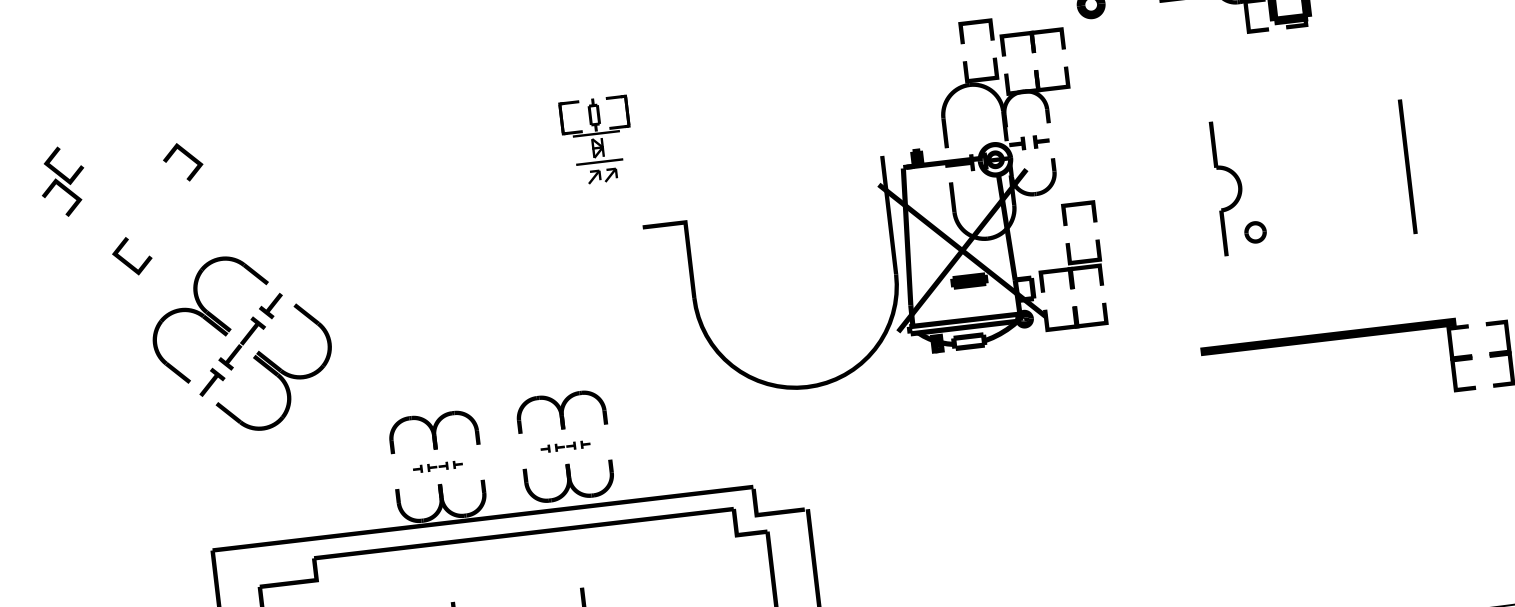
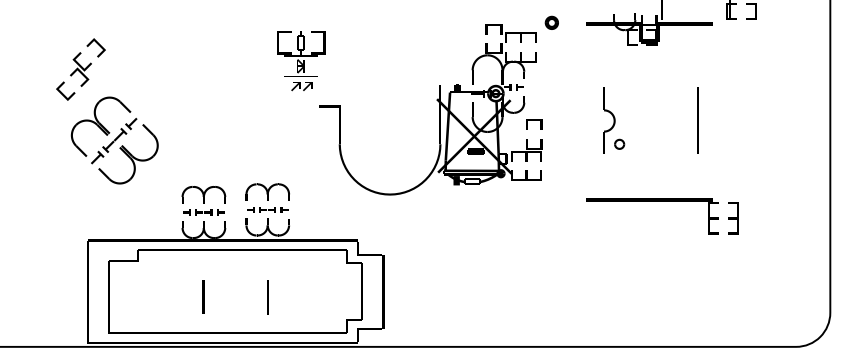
part: (598, 141) -> (301, 61), size x1.43
part: (61, 181) -> (80, 69), moved
part: (564, 445) -> (267, 209), size x1.67
part: (437, 467) -> (203, 212), size x1.67

